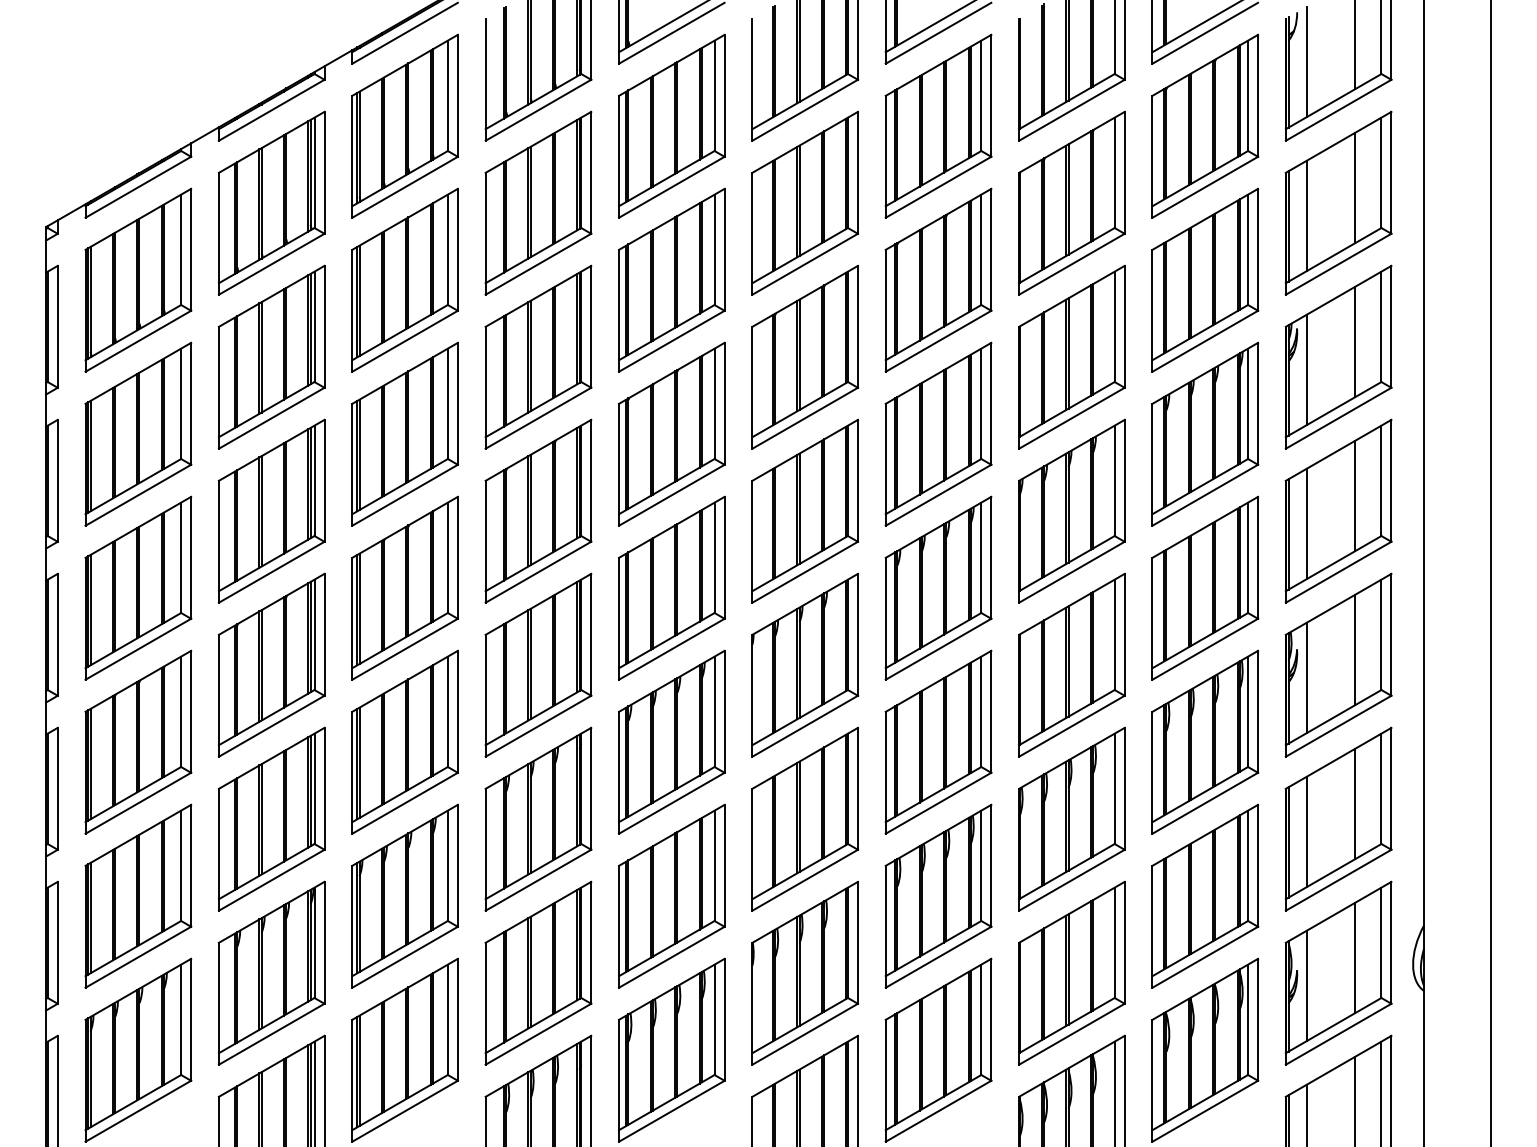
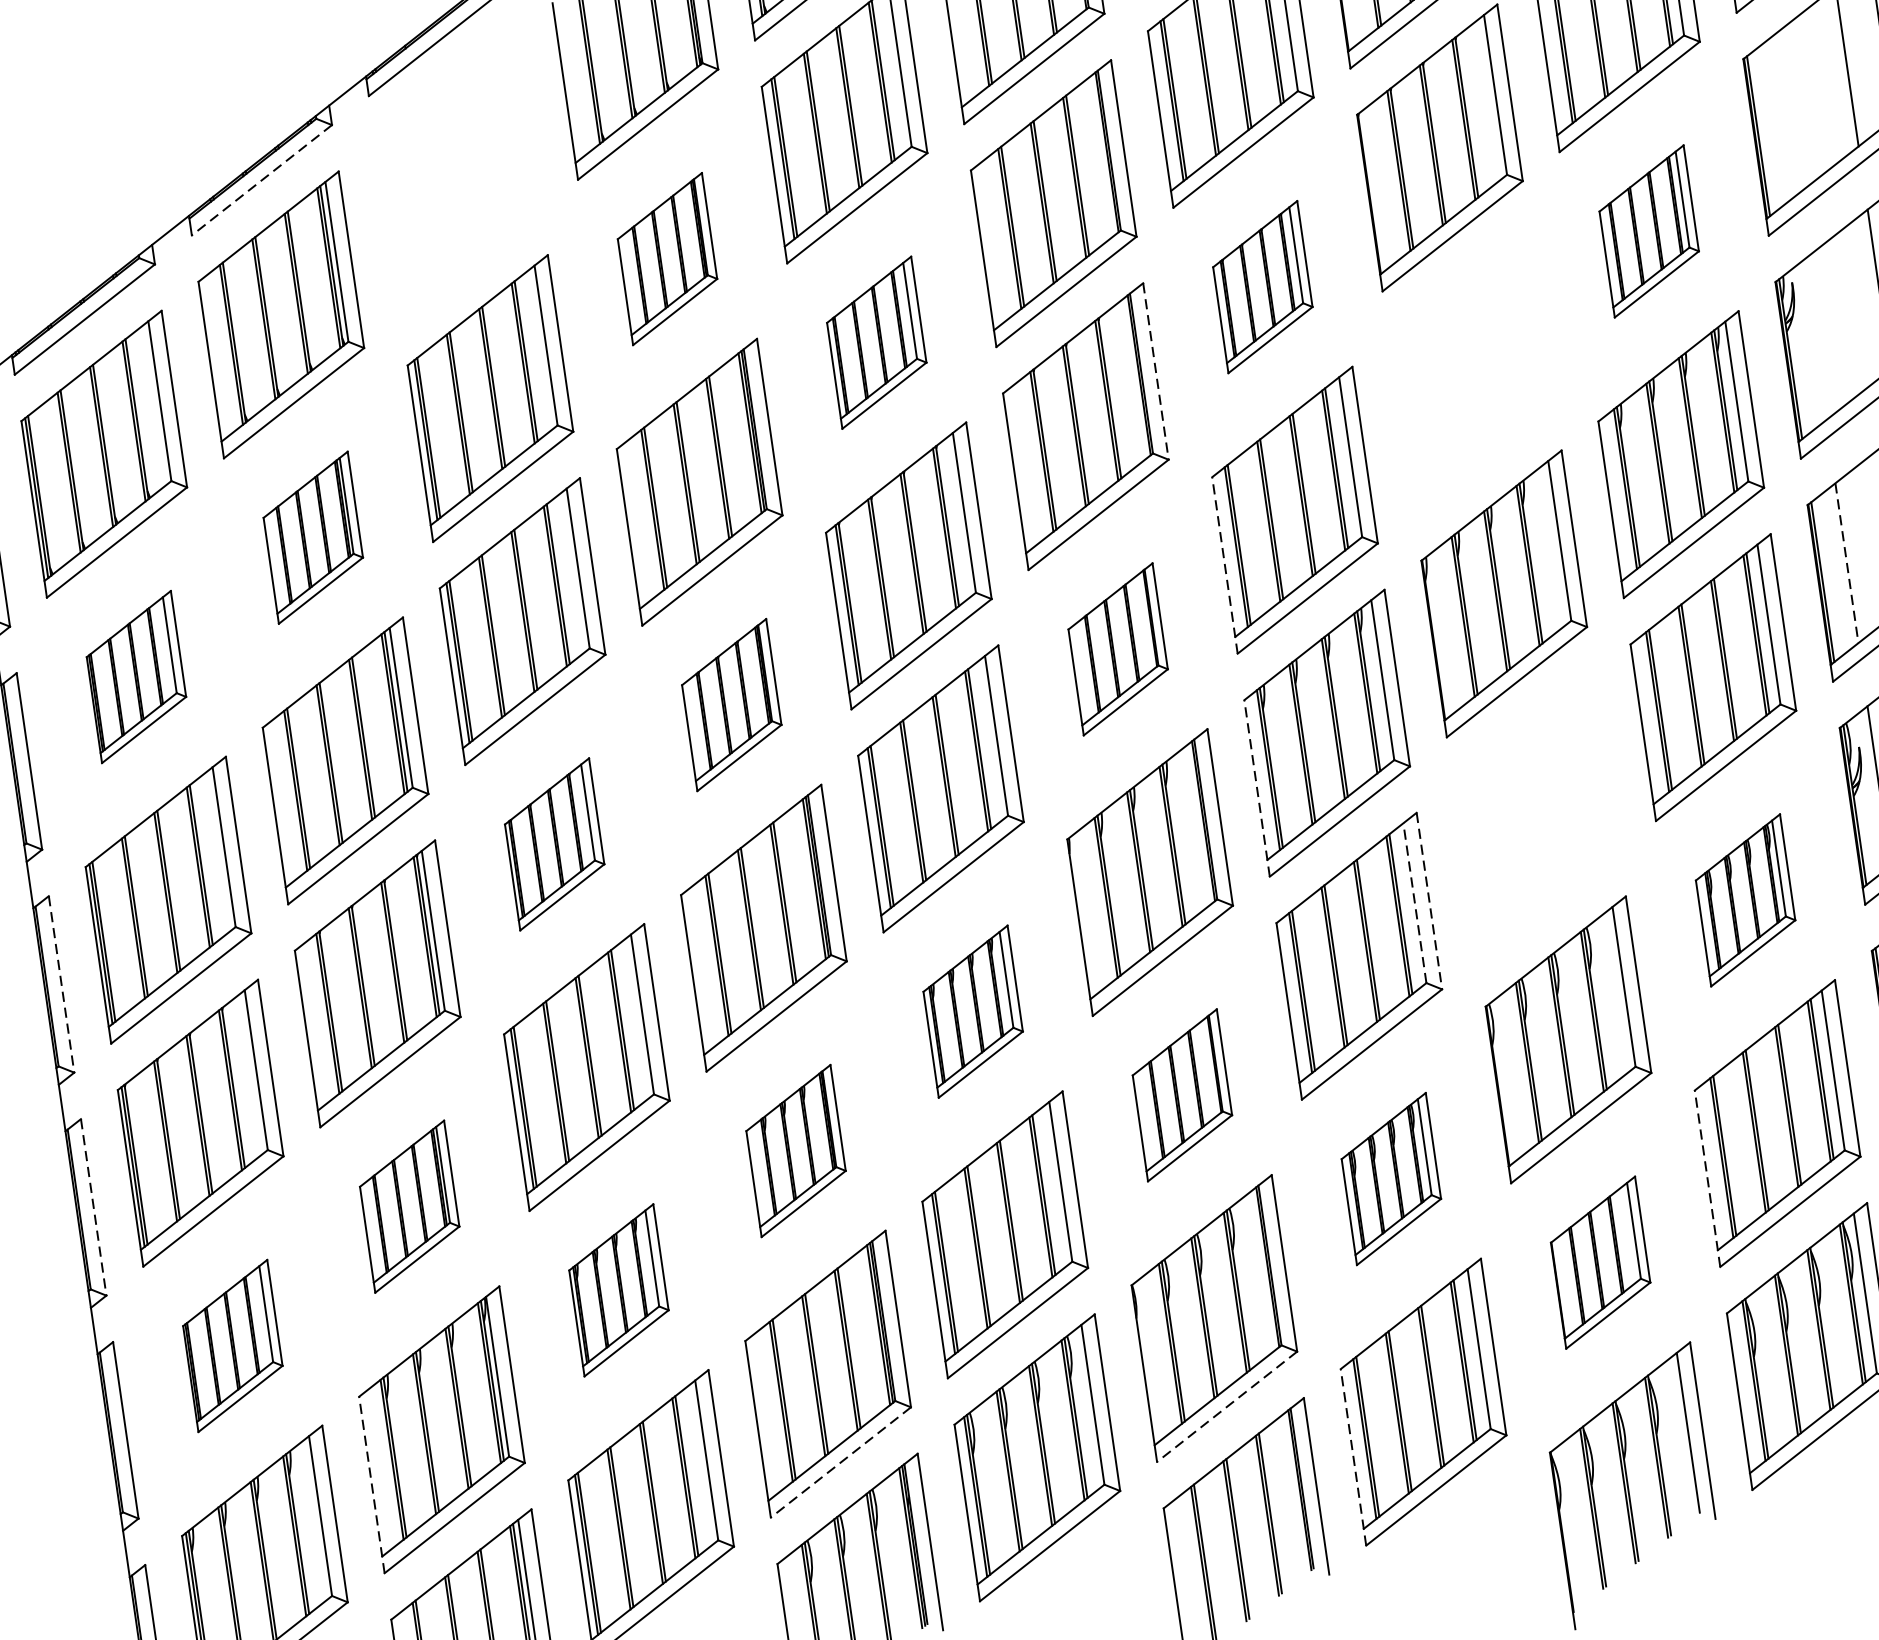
line: (271, 110) -> (261, 180), solid -> dashed
part: (404, 125) -> (457, 174), removed
part: (538, 202) -> (667, 258), size x0.6
line: (1306, 215) -> (1782, 116), removed
part: (671, 279) -> (876, 341), size x0.6
part: (938, 279) -> (1262, 286), size x0.6
part: (1205, 279) -> (1649, 230), size x0.6
line: (857, 326) -> (1155, 371), solid -> dashed
part: (271, 356) -> (312, 536), size x0.6
part: (1071, 356) -> (1471, 369), removed
line: (1306, 369) -> (1814, 339), removed
part: (138, 433) -> (136, 676), size x0.6
line: (885, 464) -> (1224, 565), solid -> dashed
part: (538, 510) -> (731, 704), size x0.6
part: (805, 510) -> (1118, 648), size x0.6
line: (1306, 524) -> (1846, 564), solid -> dashed
part: (404, 587) -> (553, 843), size x0.6
line: (885, 618) -> (1256, 788), solid -> dashed
line: (57, 634) -> (61, 983), solid -> dashed
part: (1071, 664) -> (1535, 815), removed
line: (981, 711) -> (1415, 902), solid -> dashed
line: (991, 711) -> (1429, 900), solid -> dashed
part: (671, 741) -> (972, 1010), size x0.6
part: (1205, 741) -> (1745, 899), size x0.6
line: (57, 788) -> (93, 1206), solid -> dashed
part: (271, 818) -> (409, 1205), size x0.6
part: (538, 818) -> (795, 1150), size x0.6
part: (805, 818) -> (1182, 1094), size x0.6
part: (138, 895) -> (232, 1344), size x0.6
part: (404, 895) -> (618, 1289), size x0.6
part: (938, 895) -> (1391, 1178), size x0.6
line: (1152, 926) -> (1707, 1178), solid -> dashed
part: (1071, 972) -> (1599, 1261), size x0.6
line: (218, 1003) -> (371, 1484), solid -> dashed
line: (538, 1034) -> (841, 1462), solid -> dashed
line: (805, 1034) -> (1227, 1407), solid -> dashed
line: (885, 1080) -> (1353, 1456), solid -> dashed

